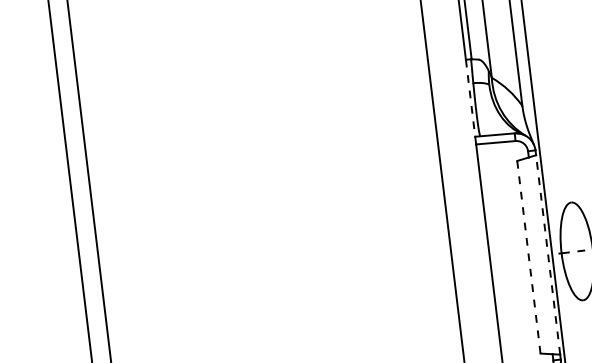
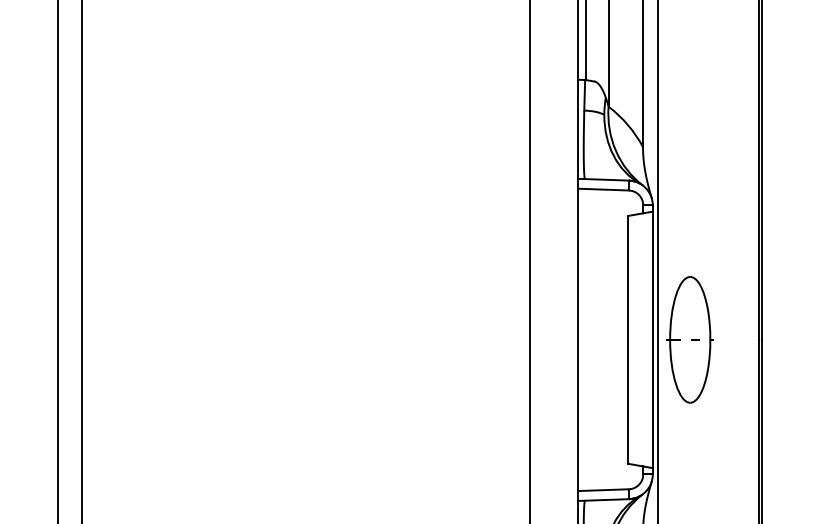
line: (470, 98) -> (578, 129), dashed -> solid
line: (547, 254) -> (652, 339), dashed -> solid
line: (529, 256) -> (628, 339), dashed -> solid

